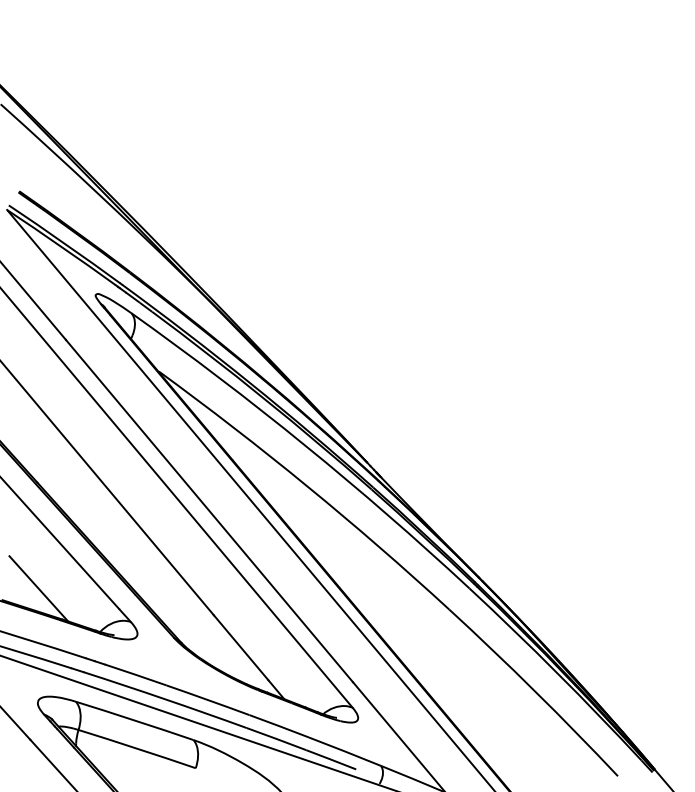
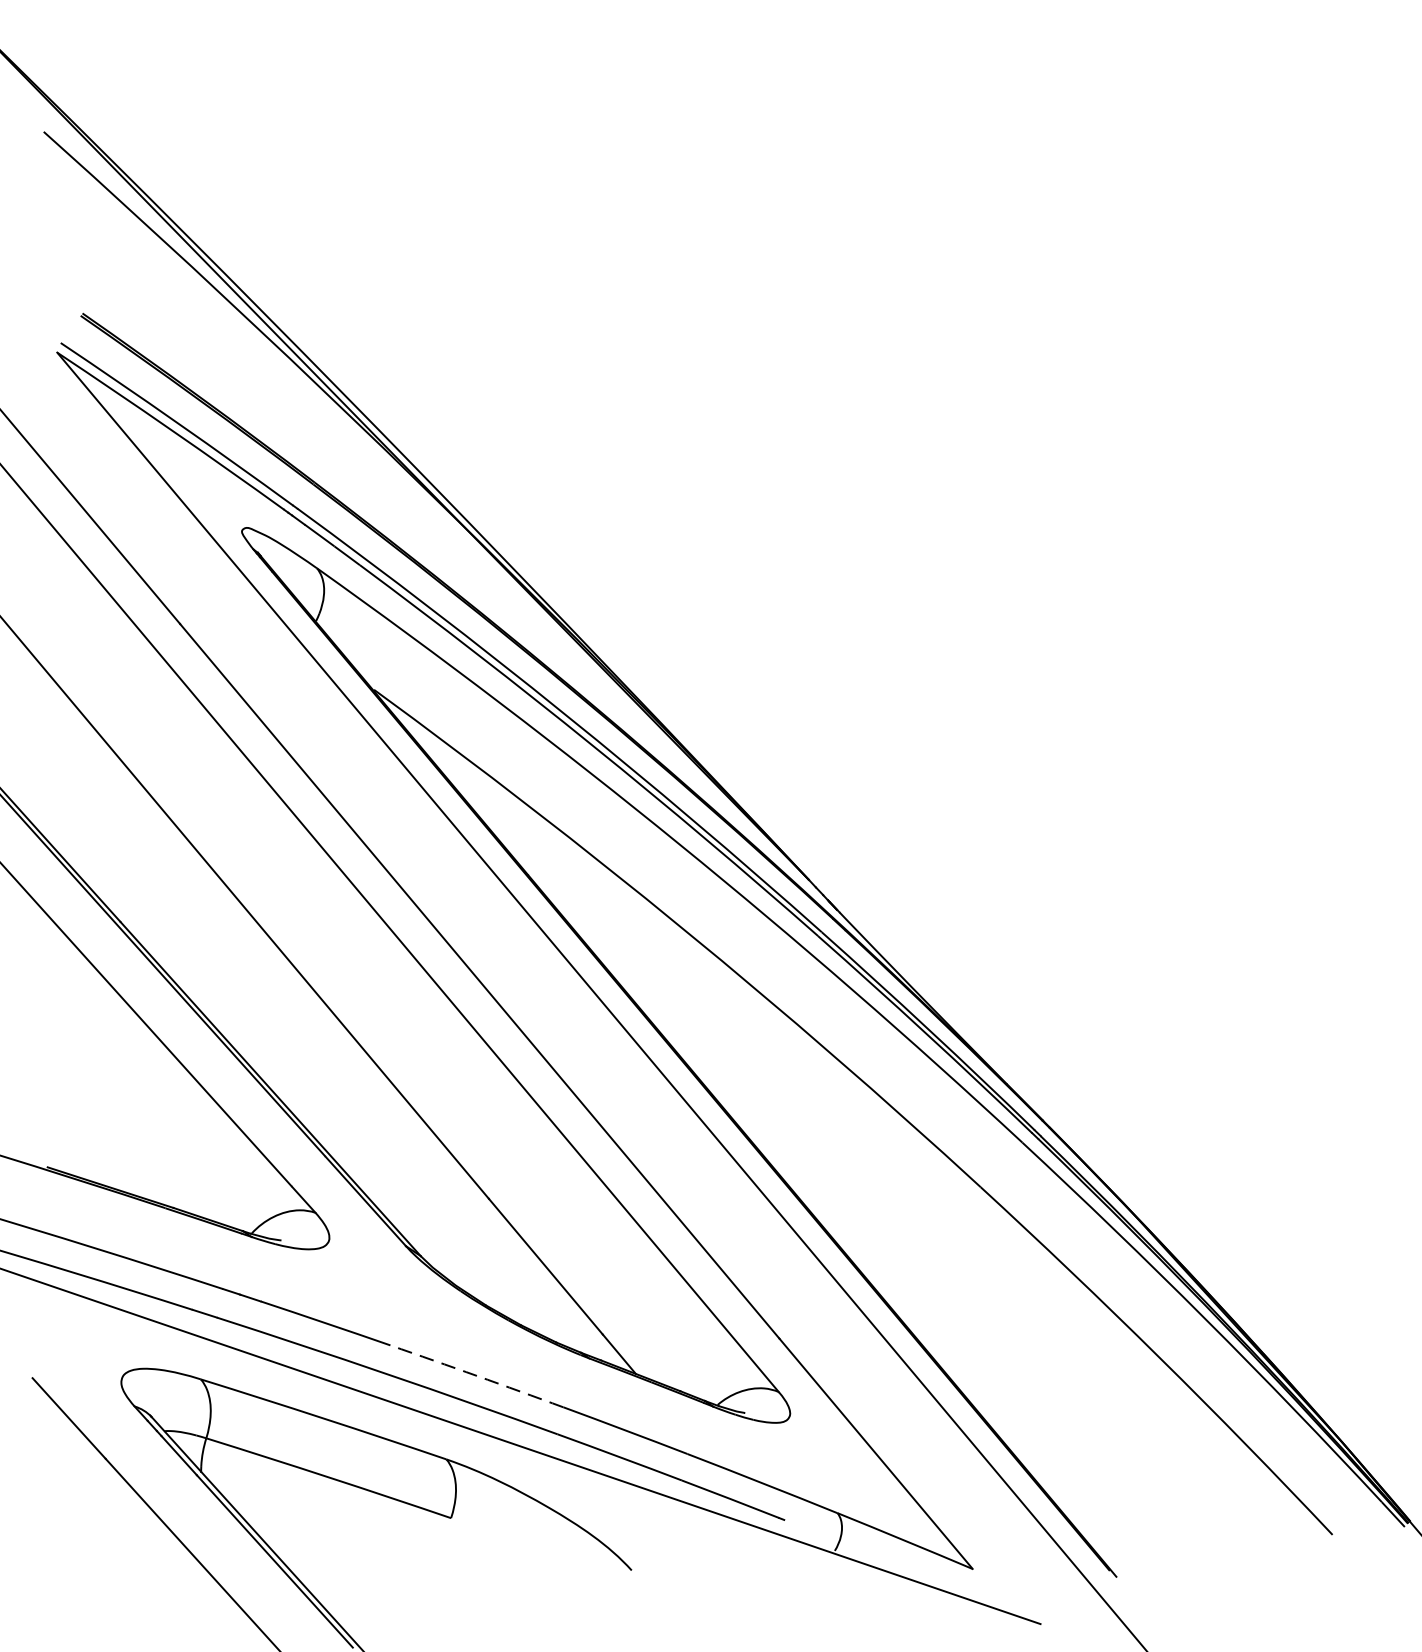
line: (38, 588) -> (122, 1142), removed
arc: (208, 700) -> (477, 1376), solid -> dashed

